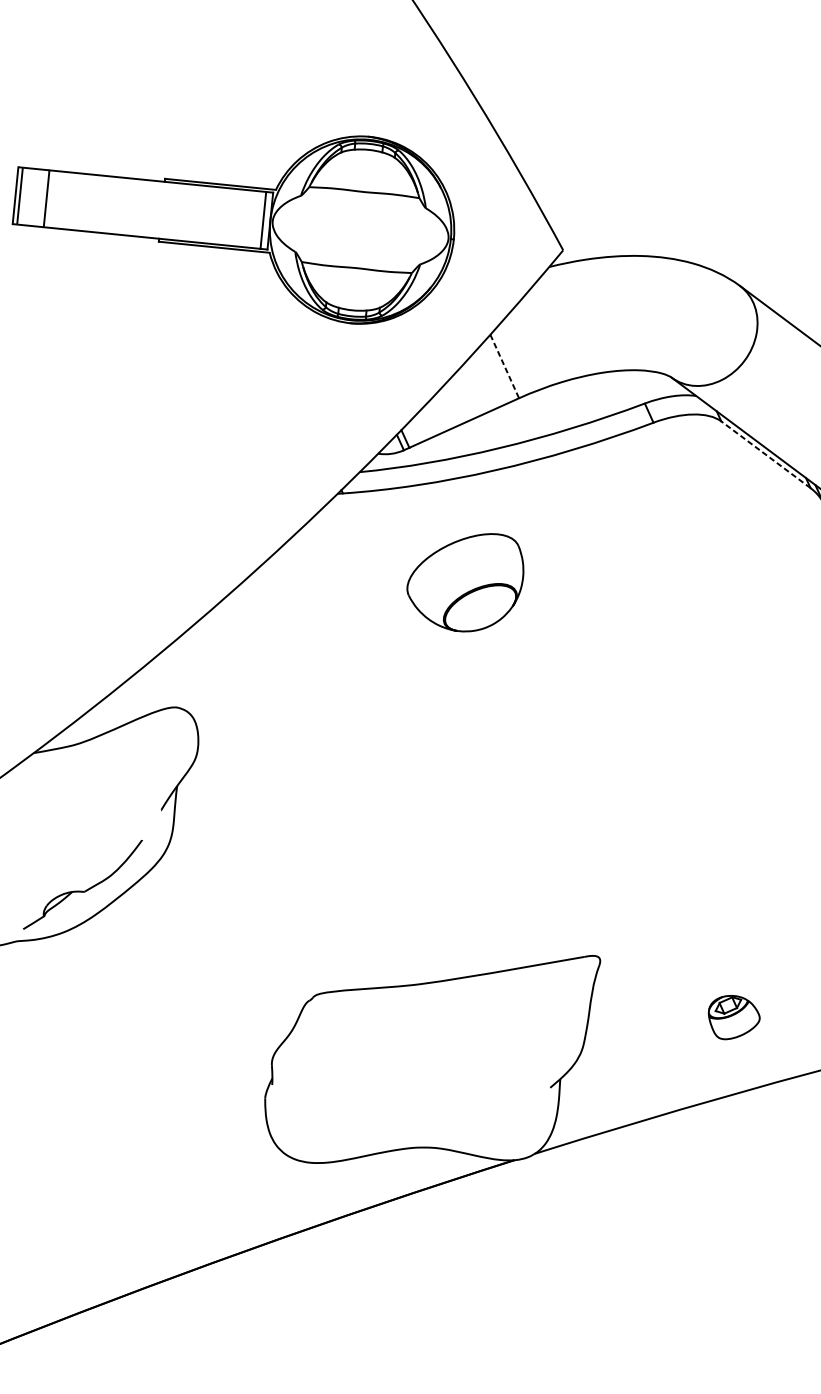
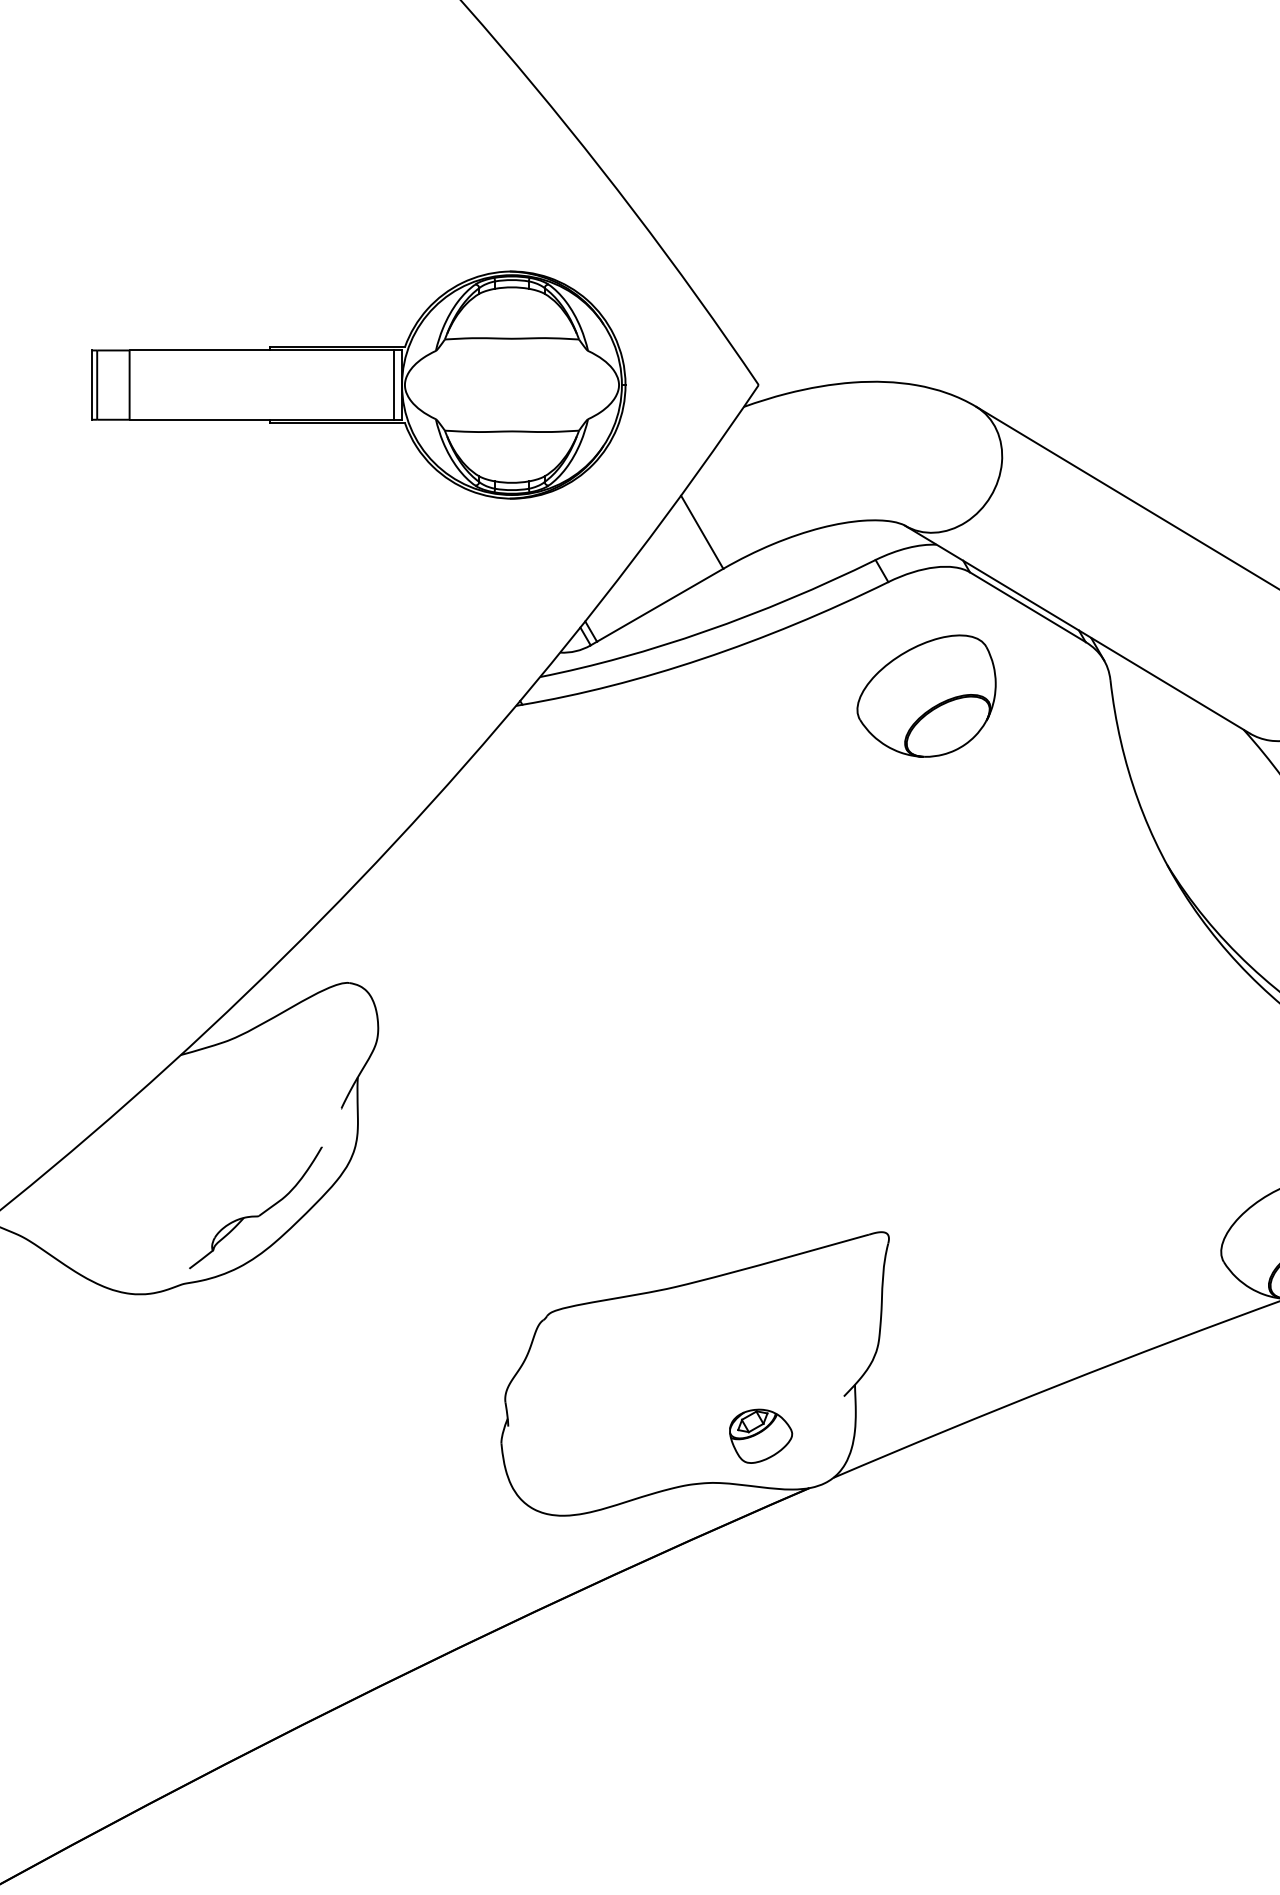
line: (504, 366) -> (702, 532), dashed -> solid
line: (765, 454) -> (1027, 607), dashed -> solid
part: (465, 580) -> (926, 695), moved
part: (734, 1017) -> (761, 1435), moved

